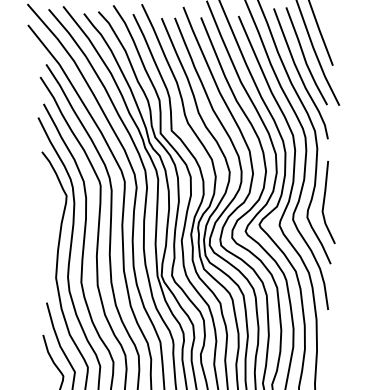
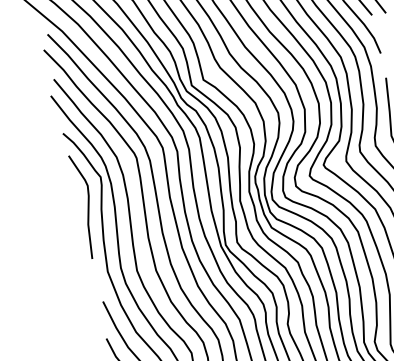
curve: (50, 217) -> (87, 205), added

